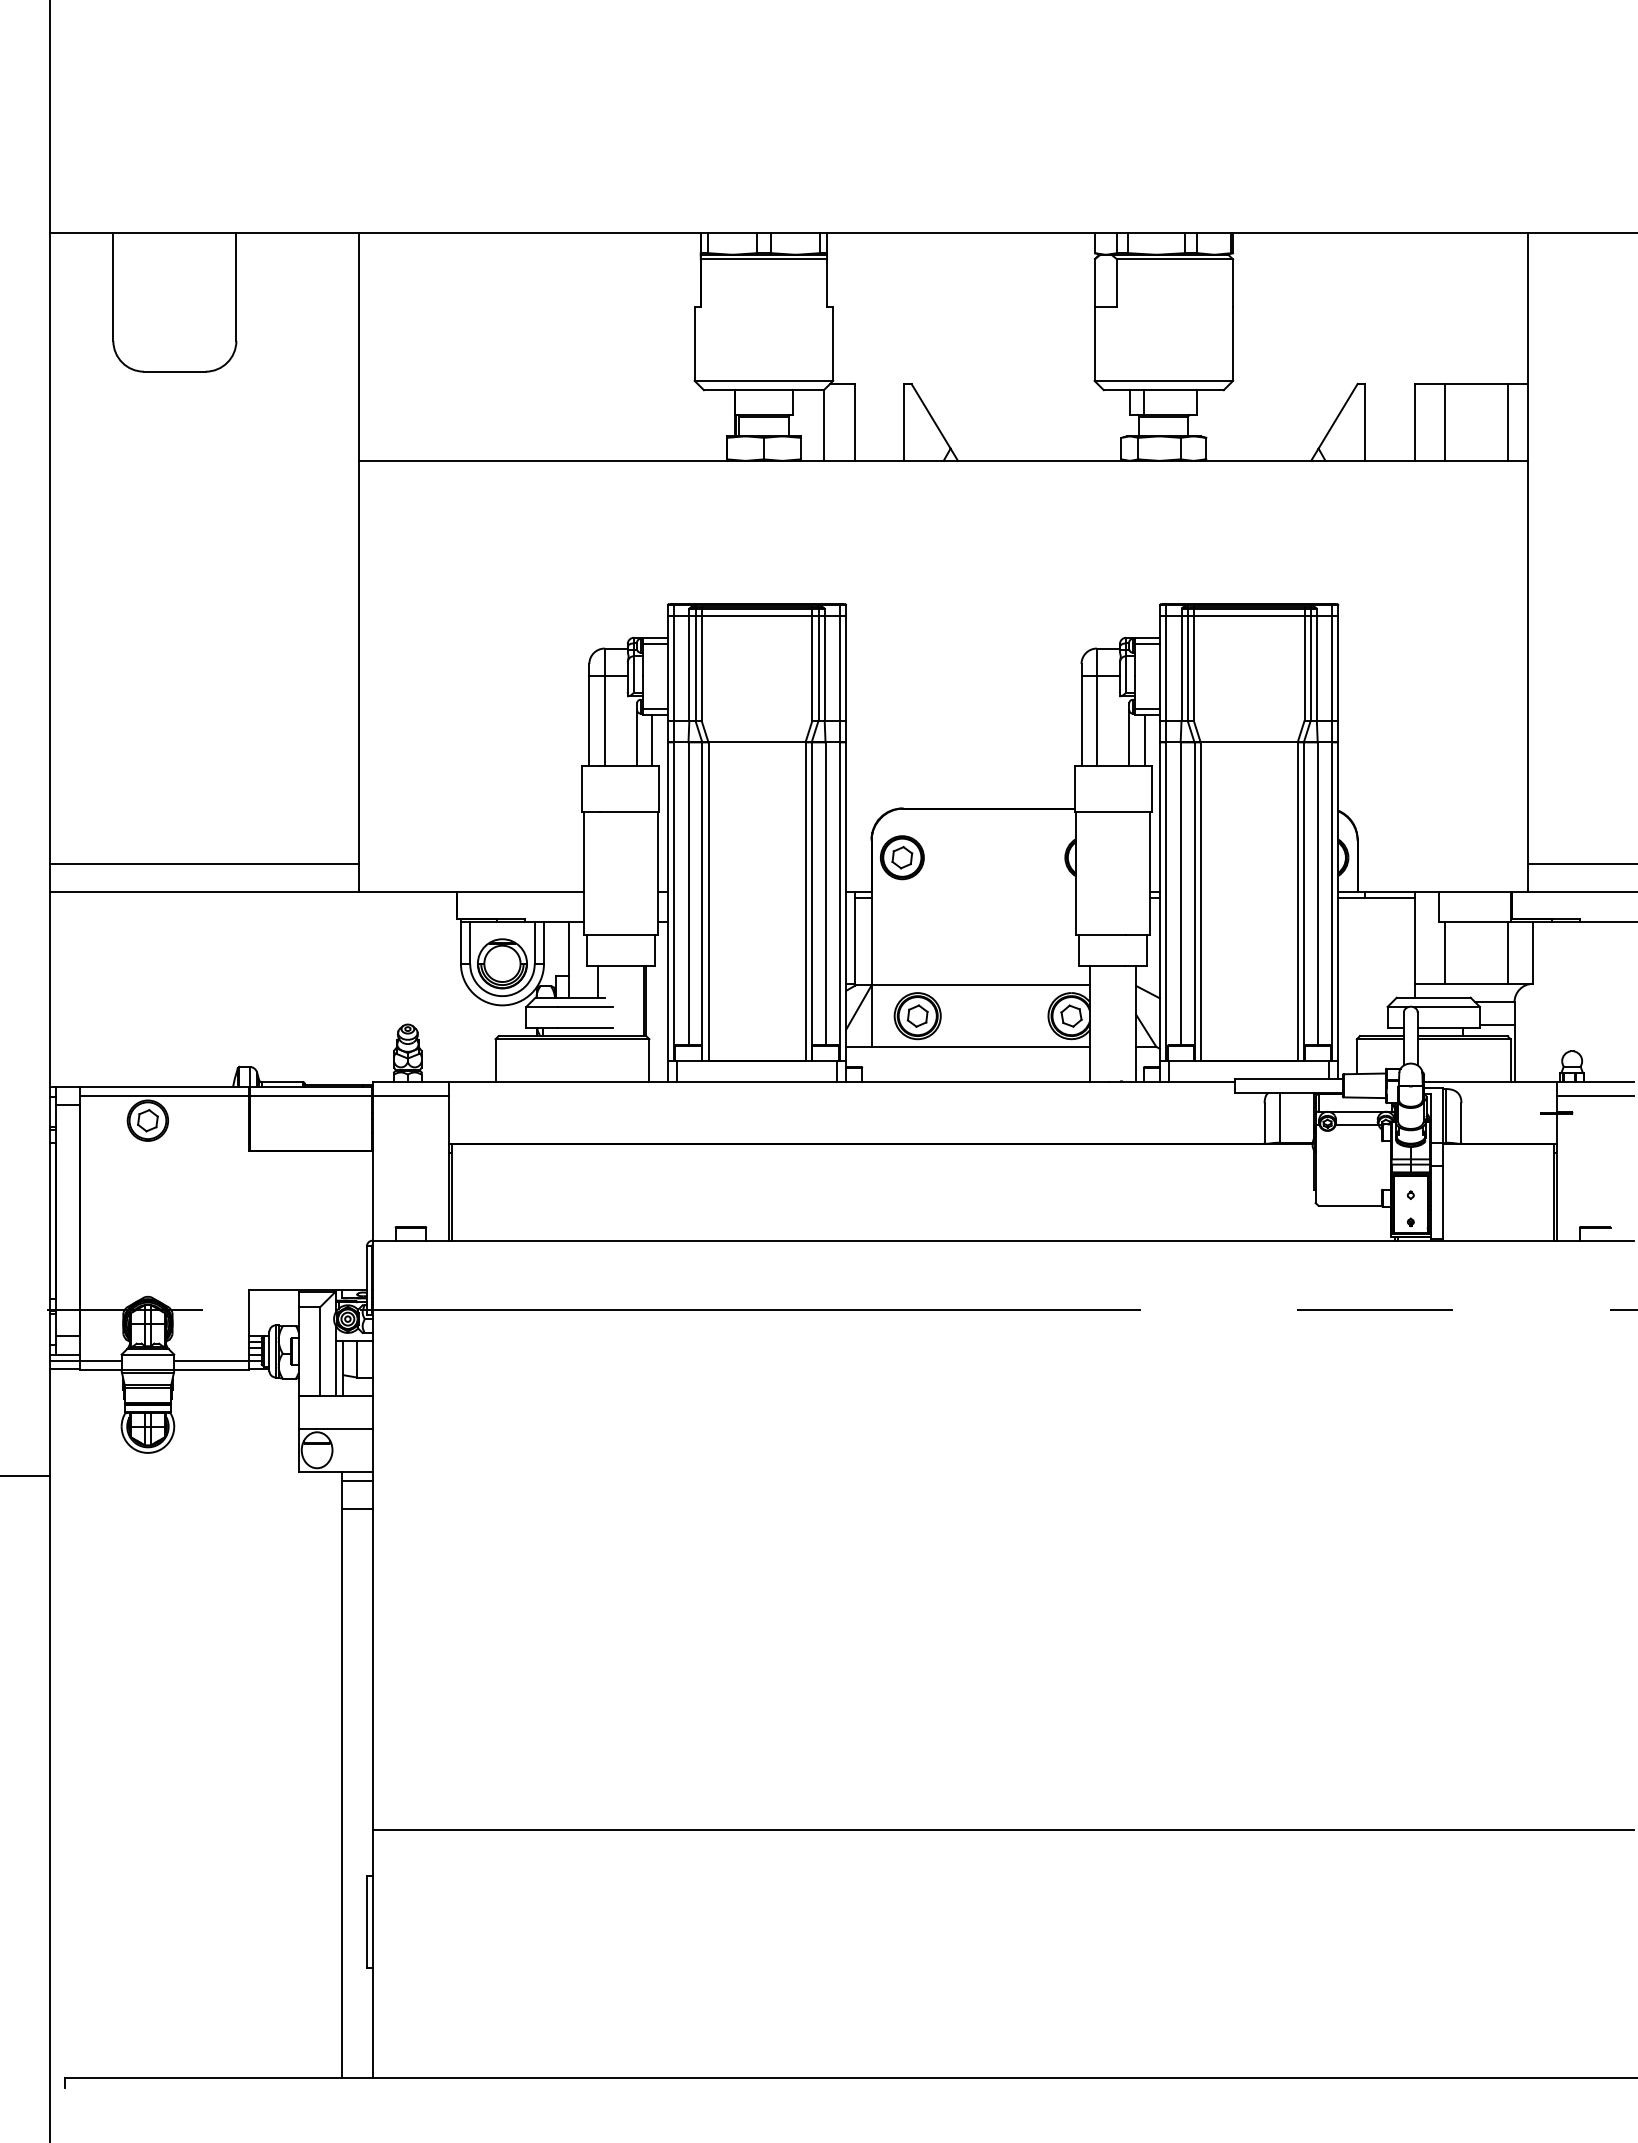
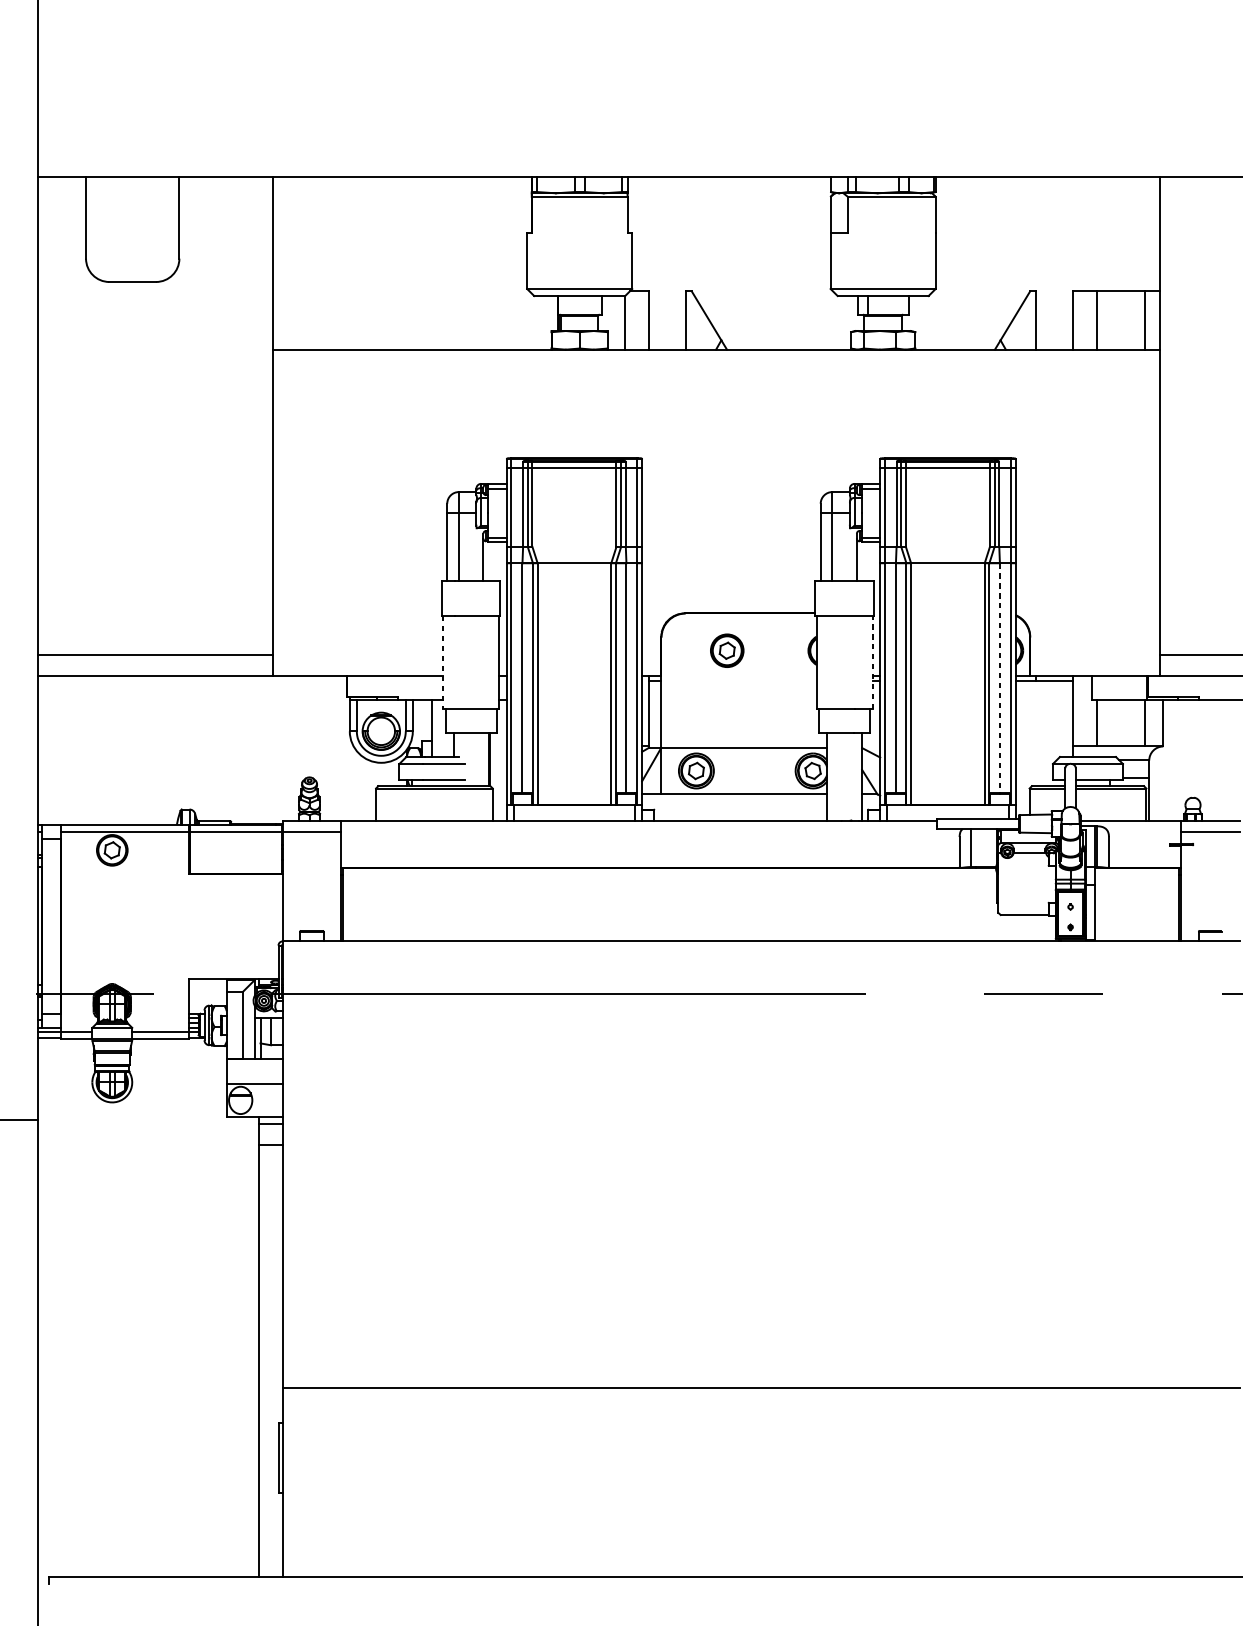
line: (652, 739) -> (495, 561), removed
line: (1144, 739) -> (868, 561), removed
part: (902, 857) -> (727, 650), moved
line: (583, 873) -> (442, 662), solid -> dashed
line: (1149, 873) -> (872, 662), solid -> dashed
line: (1317, 894) -> (999, 678), solid -> dashed

